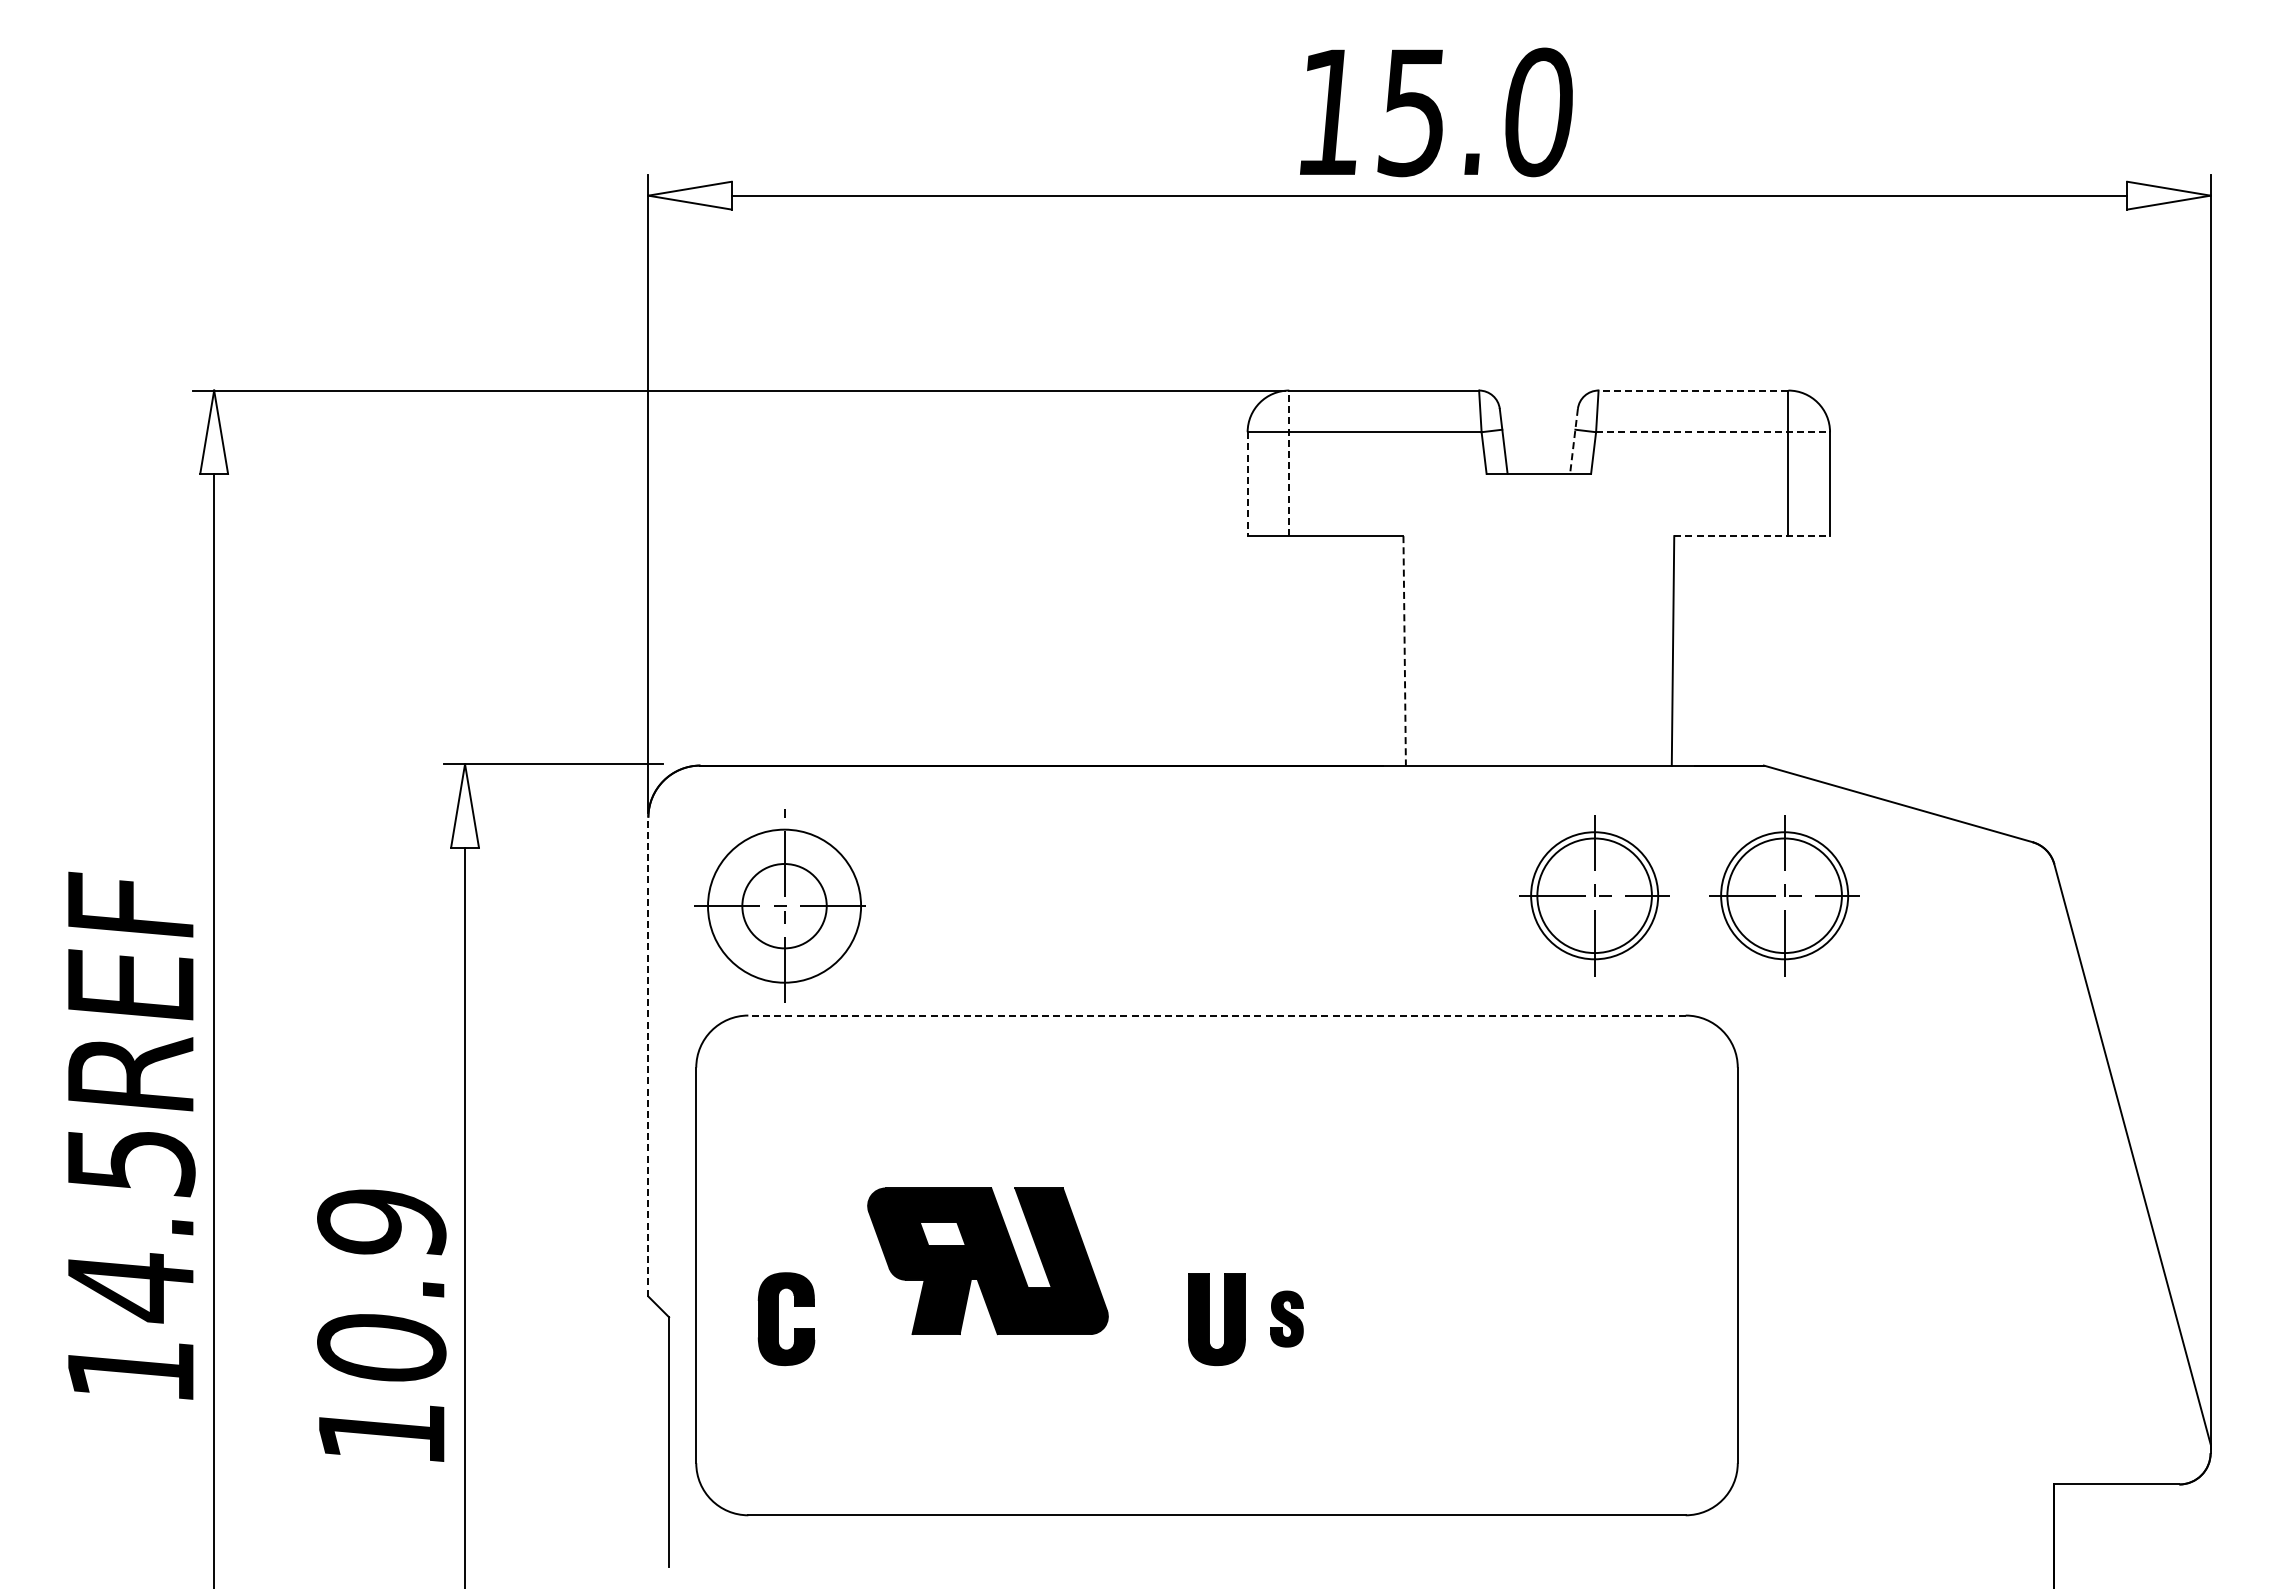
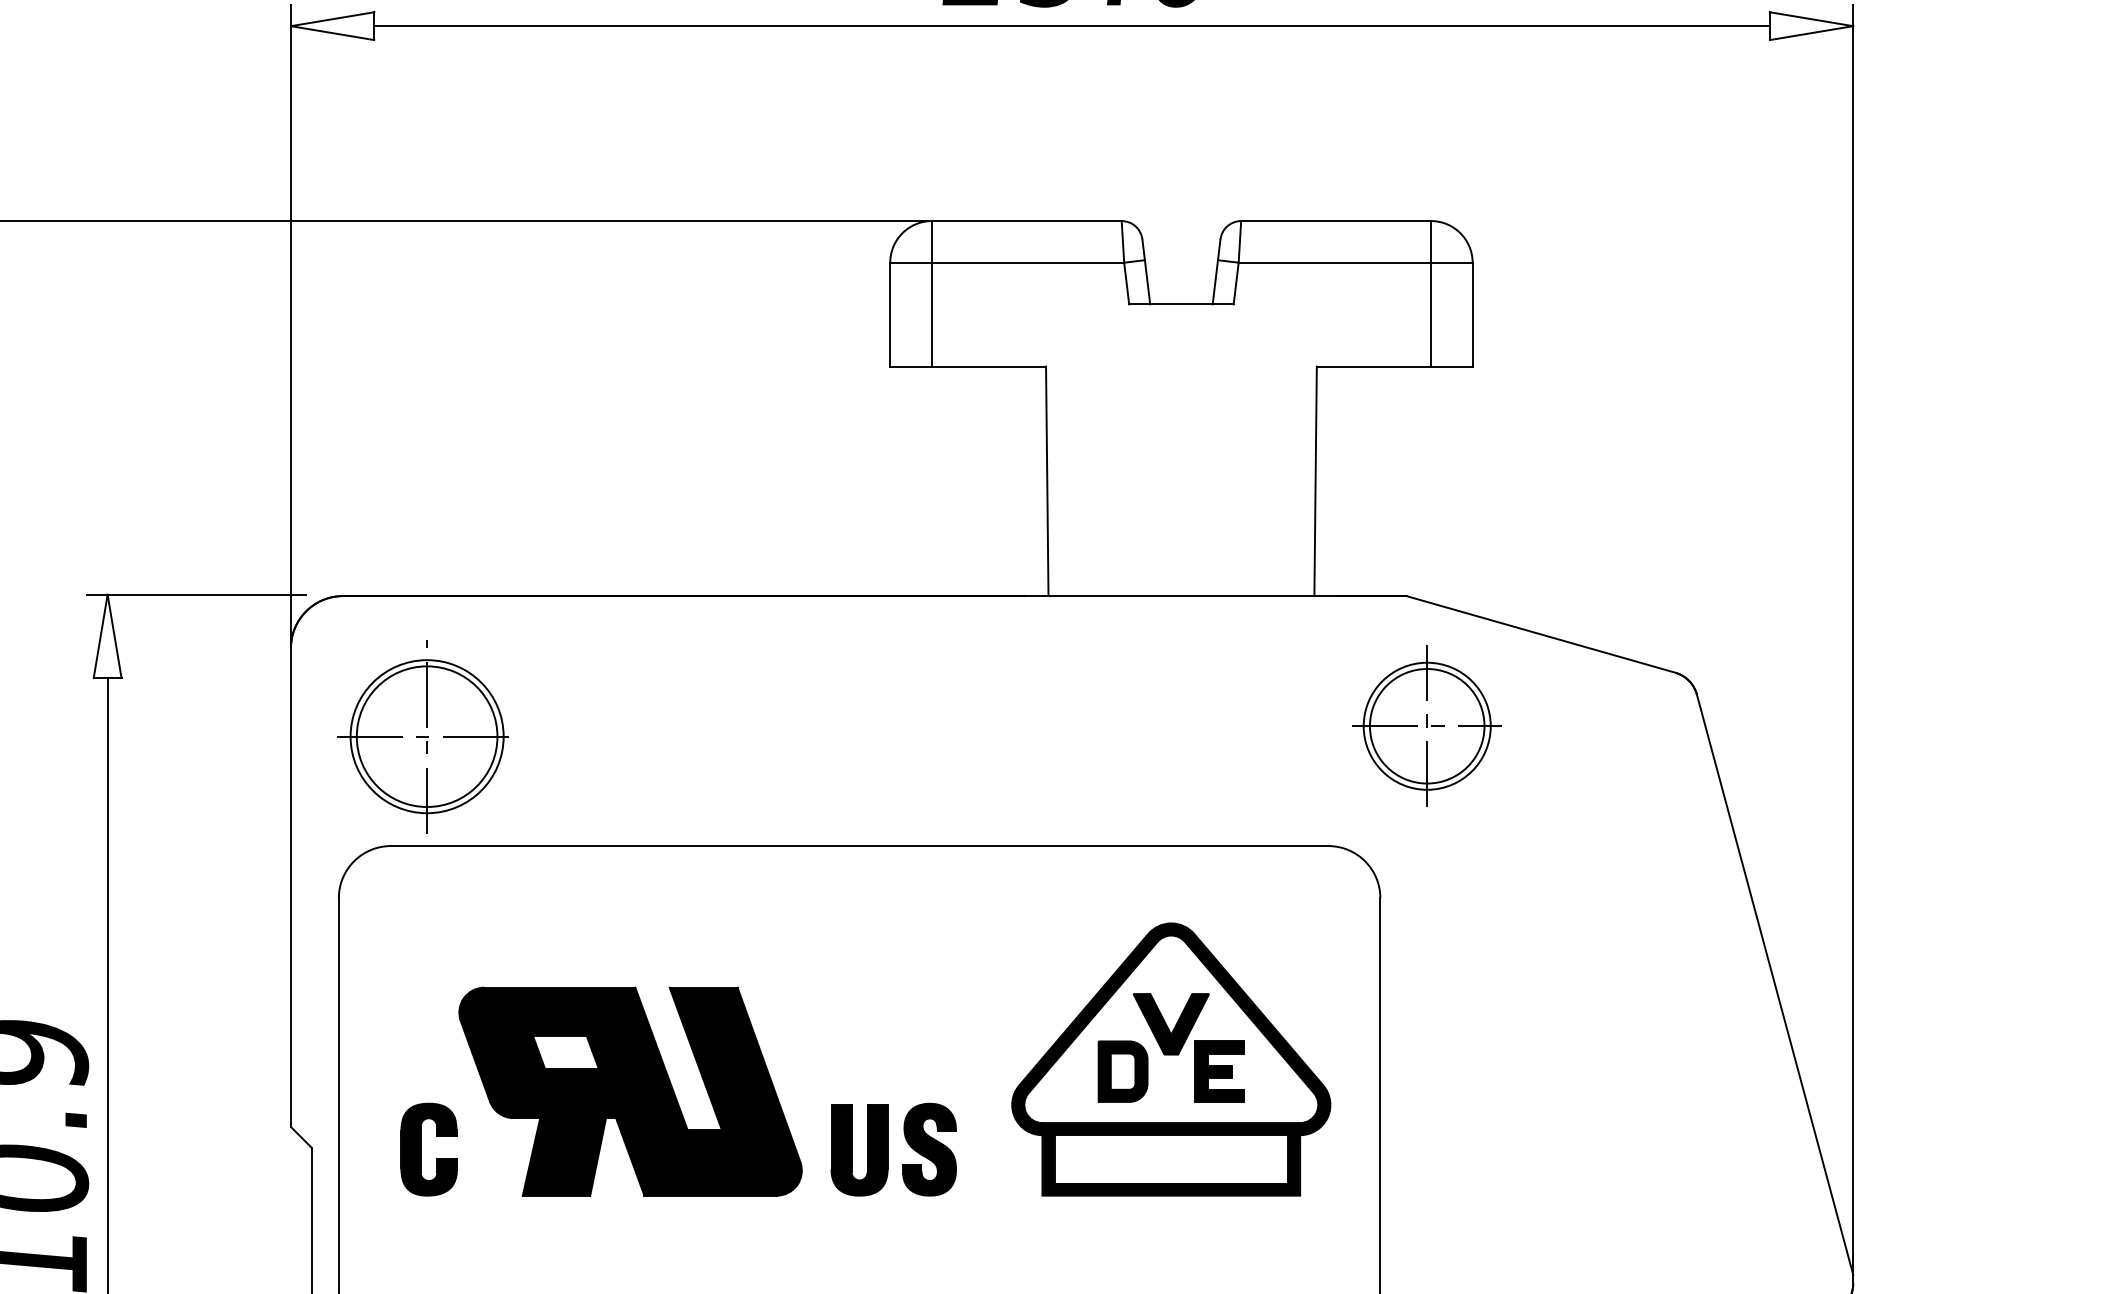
line: (1693, 390) -> (1336, 221), dashed -> solid
line: (1713, 432) -> (1356, 263), dashed -> solid
line: (1573, 441) -> (1216, 272), dashed -> solid
line: (1289, 463) -> (932, 294), dashed -> solid
line: (1247, 484) -> (890, 315), dashed -> solid
line: (1752, 536) -> (1395, 367), dashed -> solid
line: (1404, 650) -> (1047, 481), dashed -> solid
part: (1594, 895) -> (1237, 726), removed
circle: (784, 905) -> (427, 736), size x1.67
line: (1217, 1015) -> (860, 846), dashed -> solid
line: (648, 1056) -> (291, 887), dashed -> solid
part: (1528, 1229) -> (1171, 1060), added
part: (987, 1261) -> (630, 1092), size x1.43
part: (1286, 1318) -> (929, 1149), size x1.67

